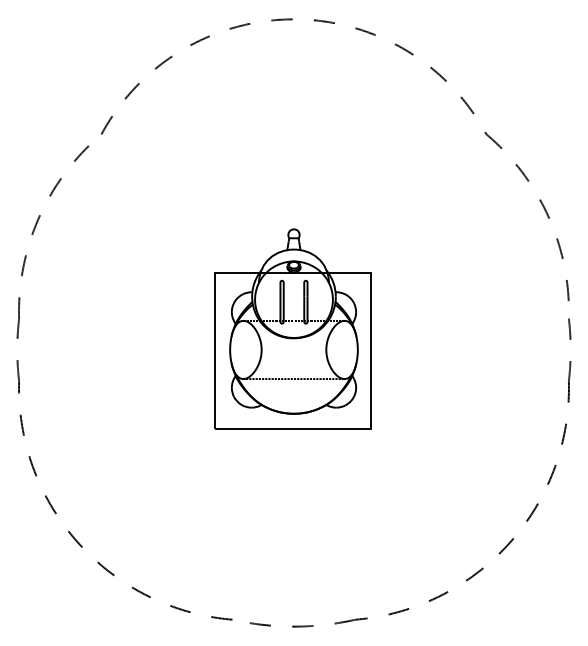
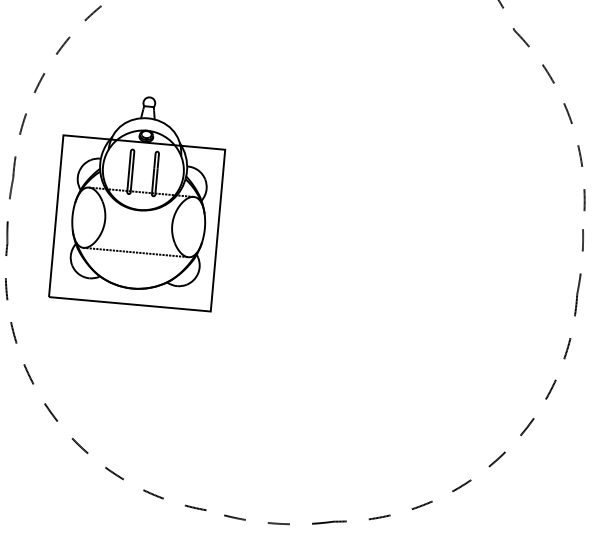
part: (292, 328) -> (139, 200), moved

